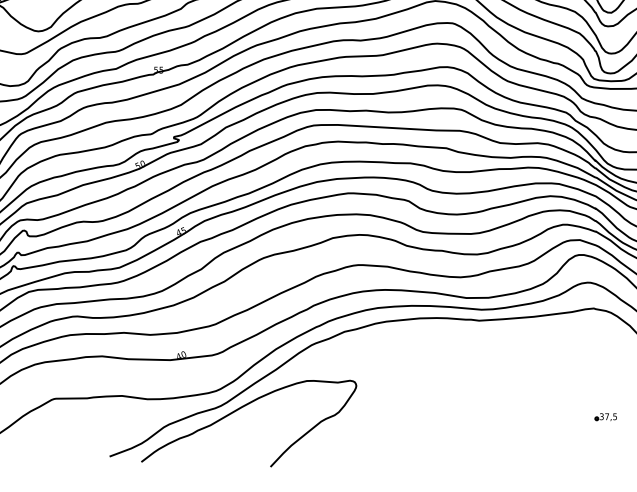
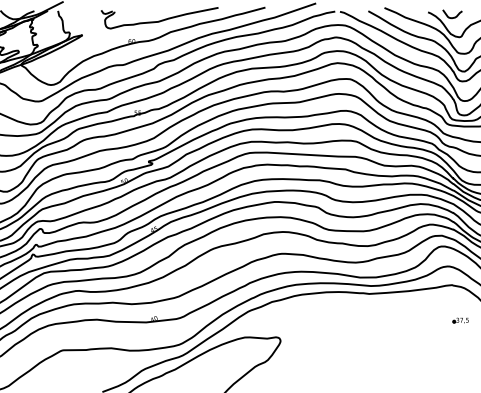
part: (605, 417) -> (460, 320), moved

